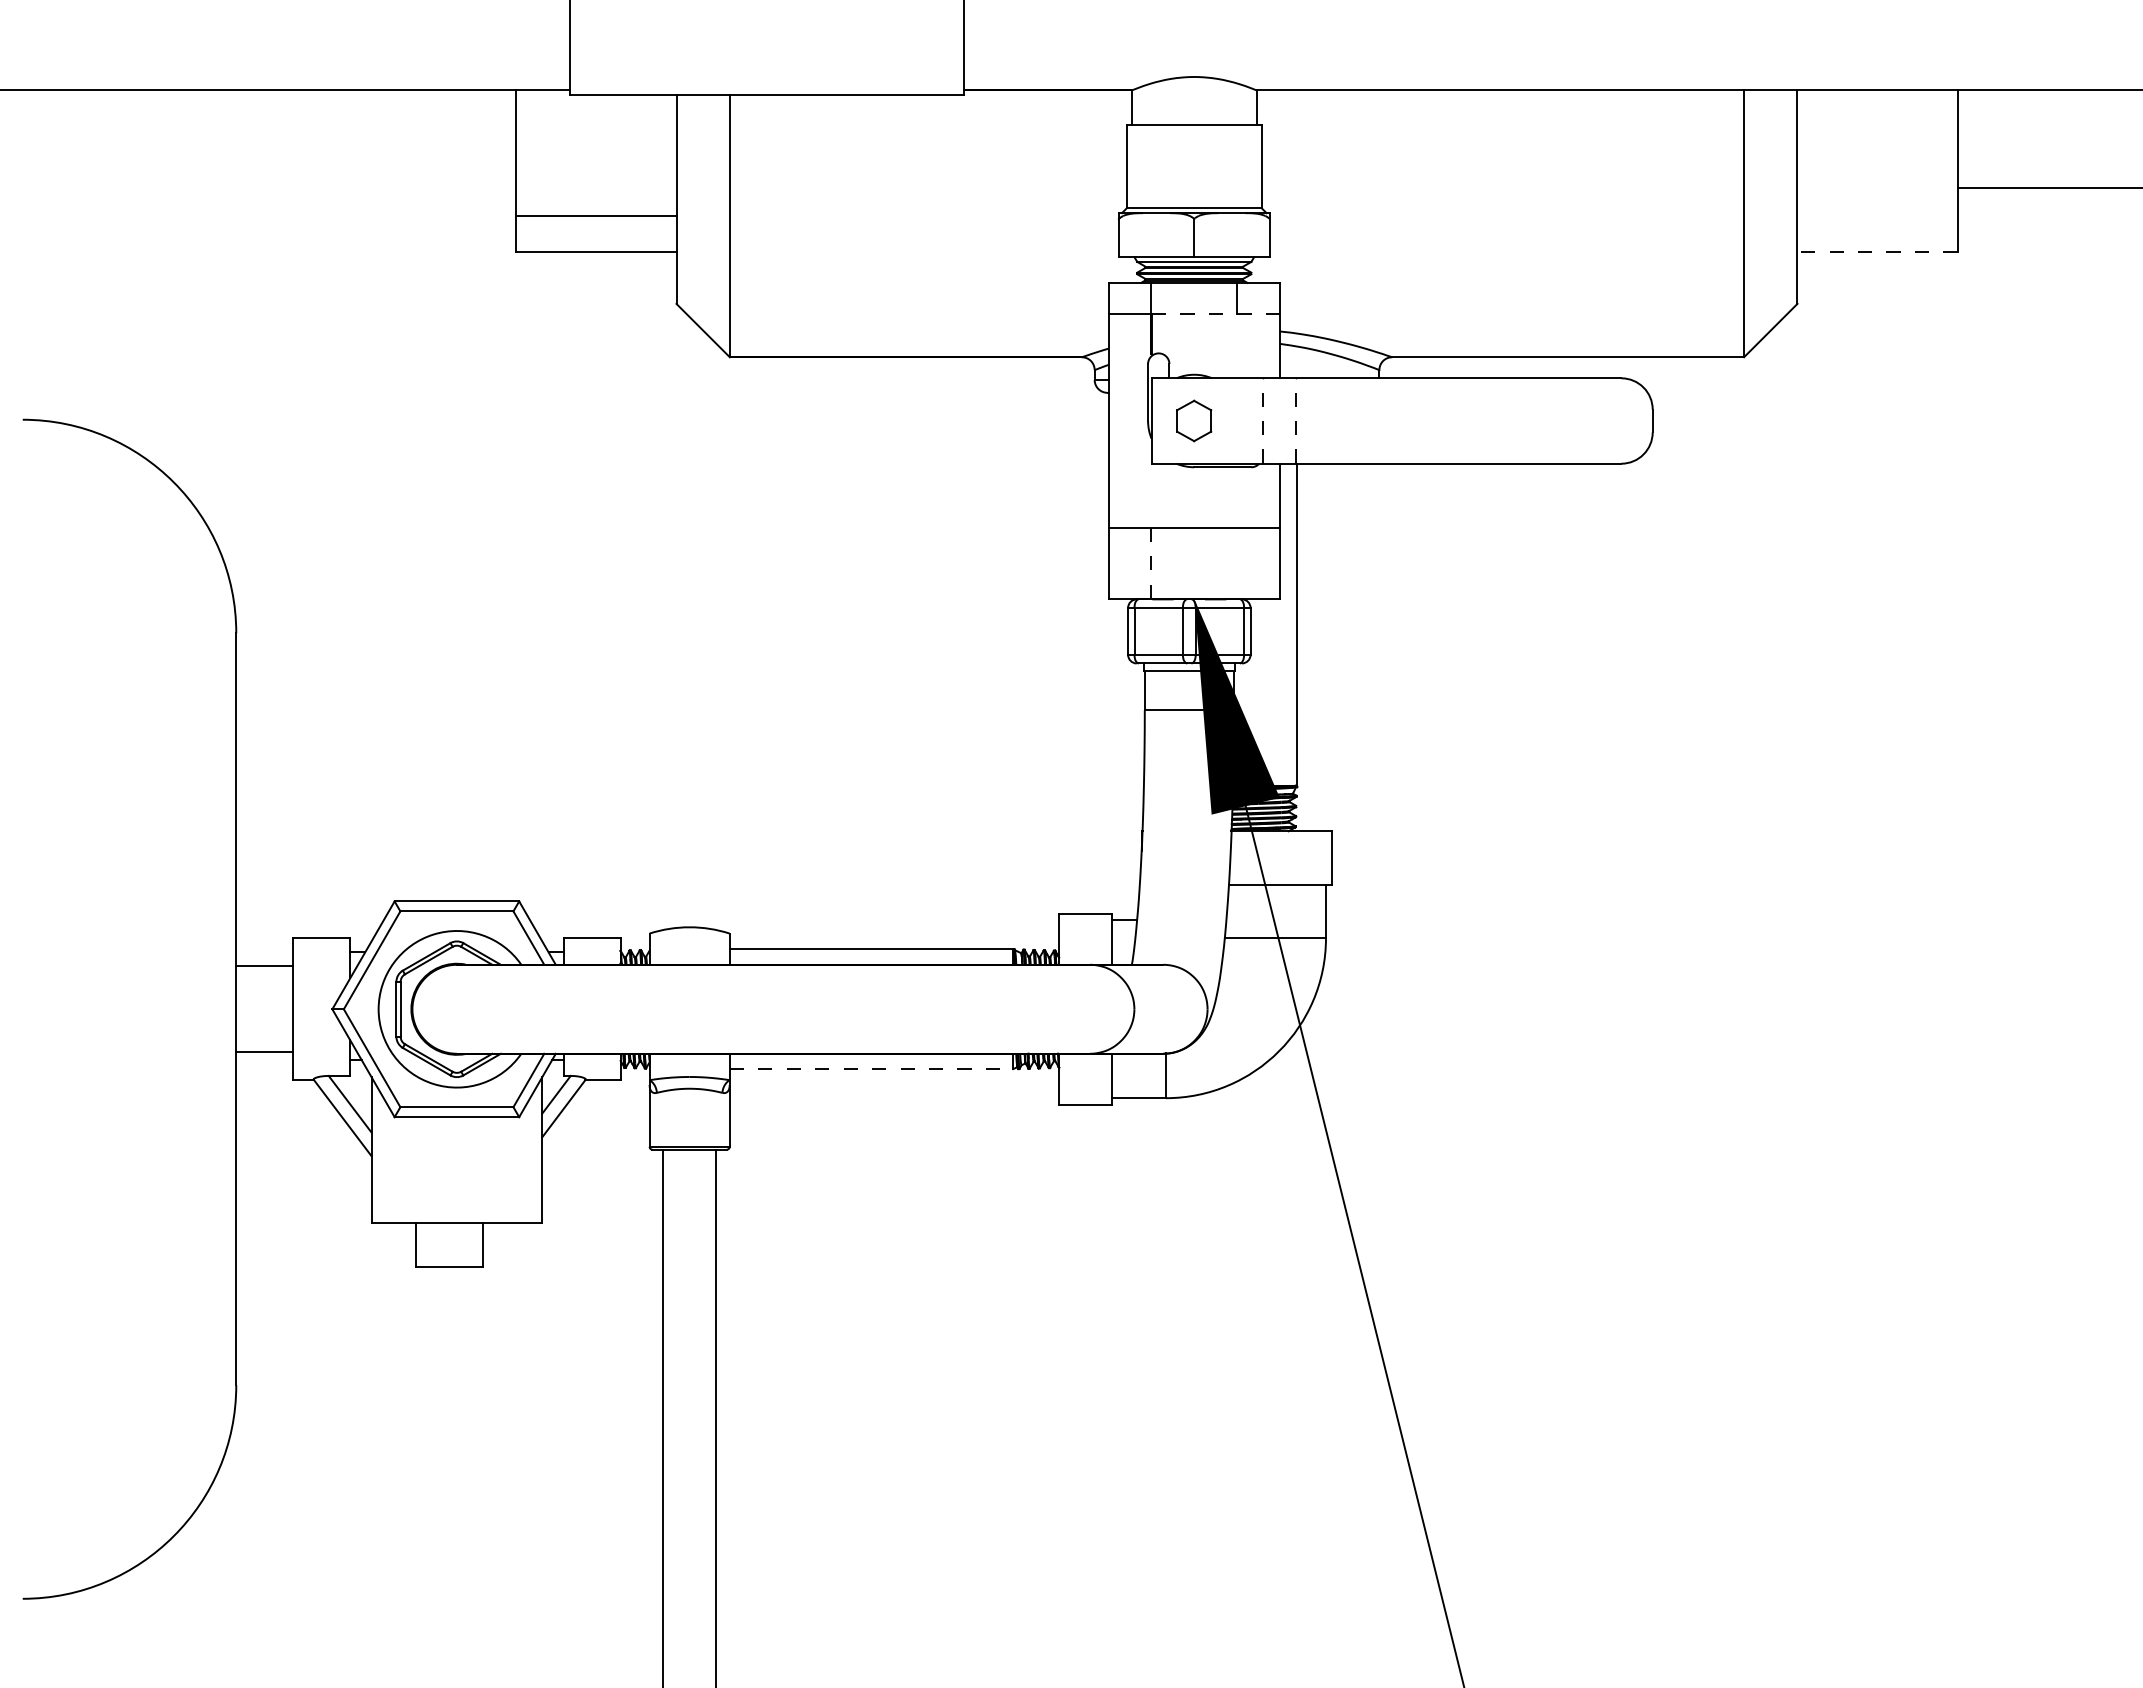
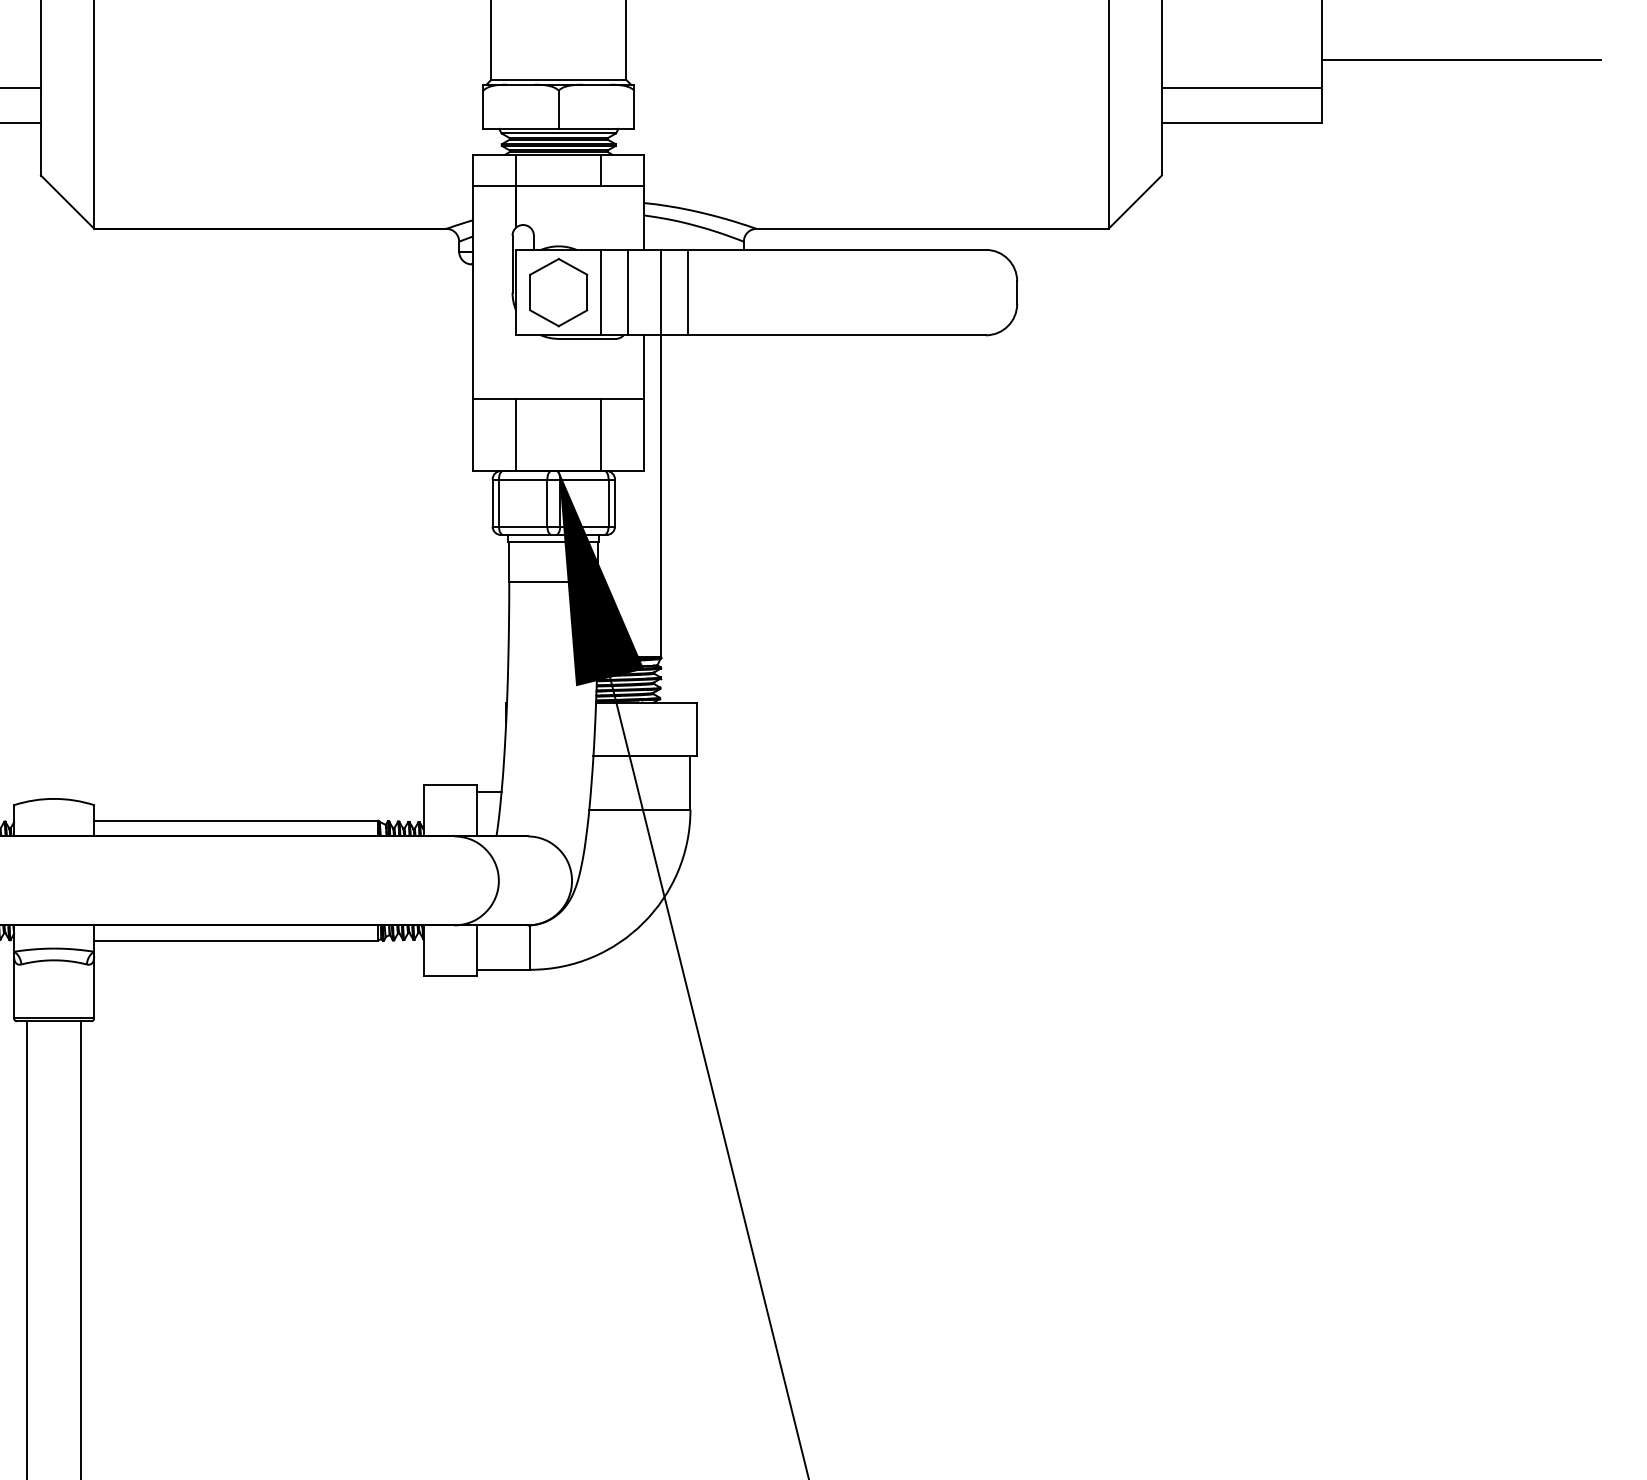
line: (1877, 216) -> (1241, 88), added
line: (1877, 251) -> (1241, 123), dashed -> solid
line: (1215, 314) -> (579, 186), dashed -> solid
part: (1193, 420) -> (557, 292), size x1.67
line: (1236, 420) -> (600, 292), added
line: (1323, 420) -> (687, 292), added
line: (1263, 421) -> (627, 293), dashed -> solid
line: (1296, 421) -> (660, 293), dashed -> solid
line: (1236, 562) -> (600, 434), added
line: (1151, 563) -> (515, 435), dashed -> solid
line: (871, 1069) -> (235, 941), dashed -> solid

